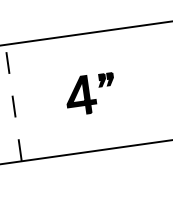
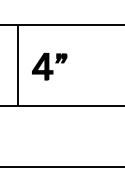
part: (90, 93) -> (49, 66), moved
line: (13, 101) -> (18, 64), dashed -> solid

